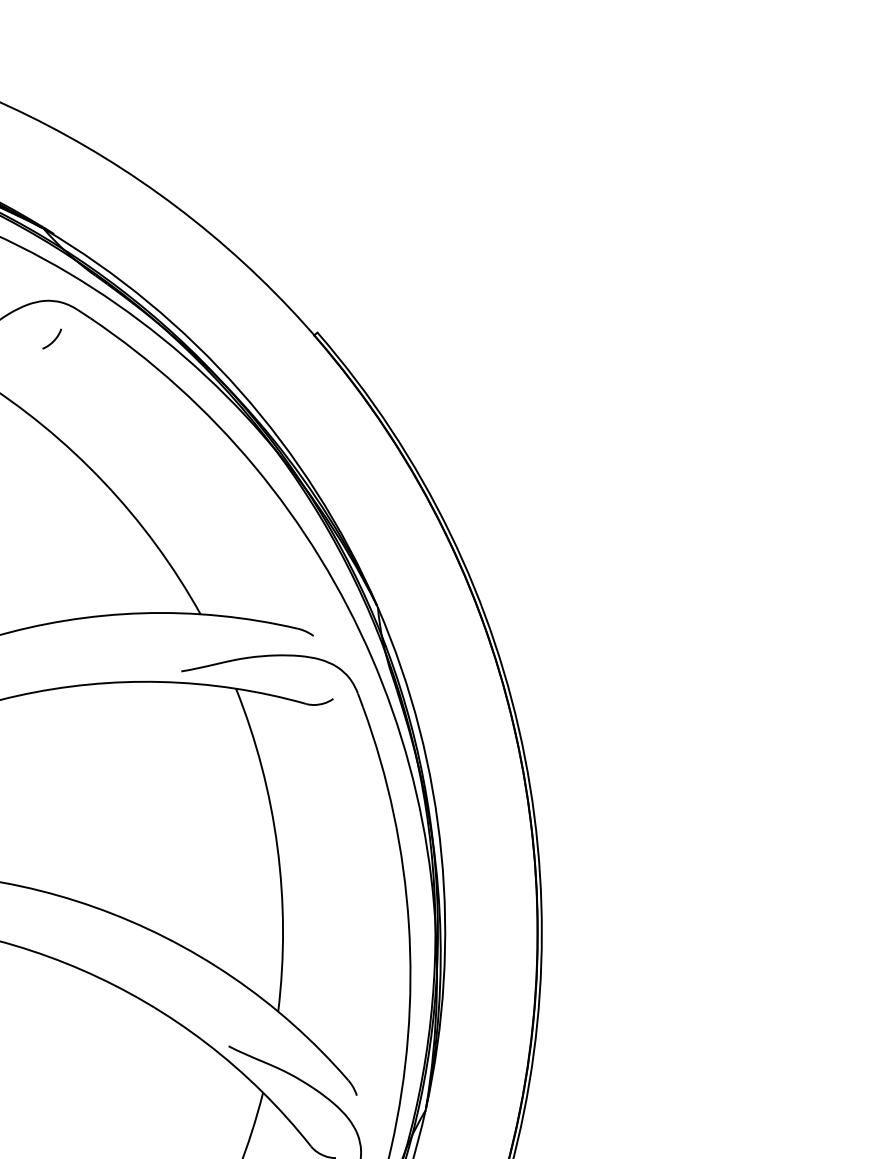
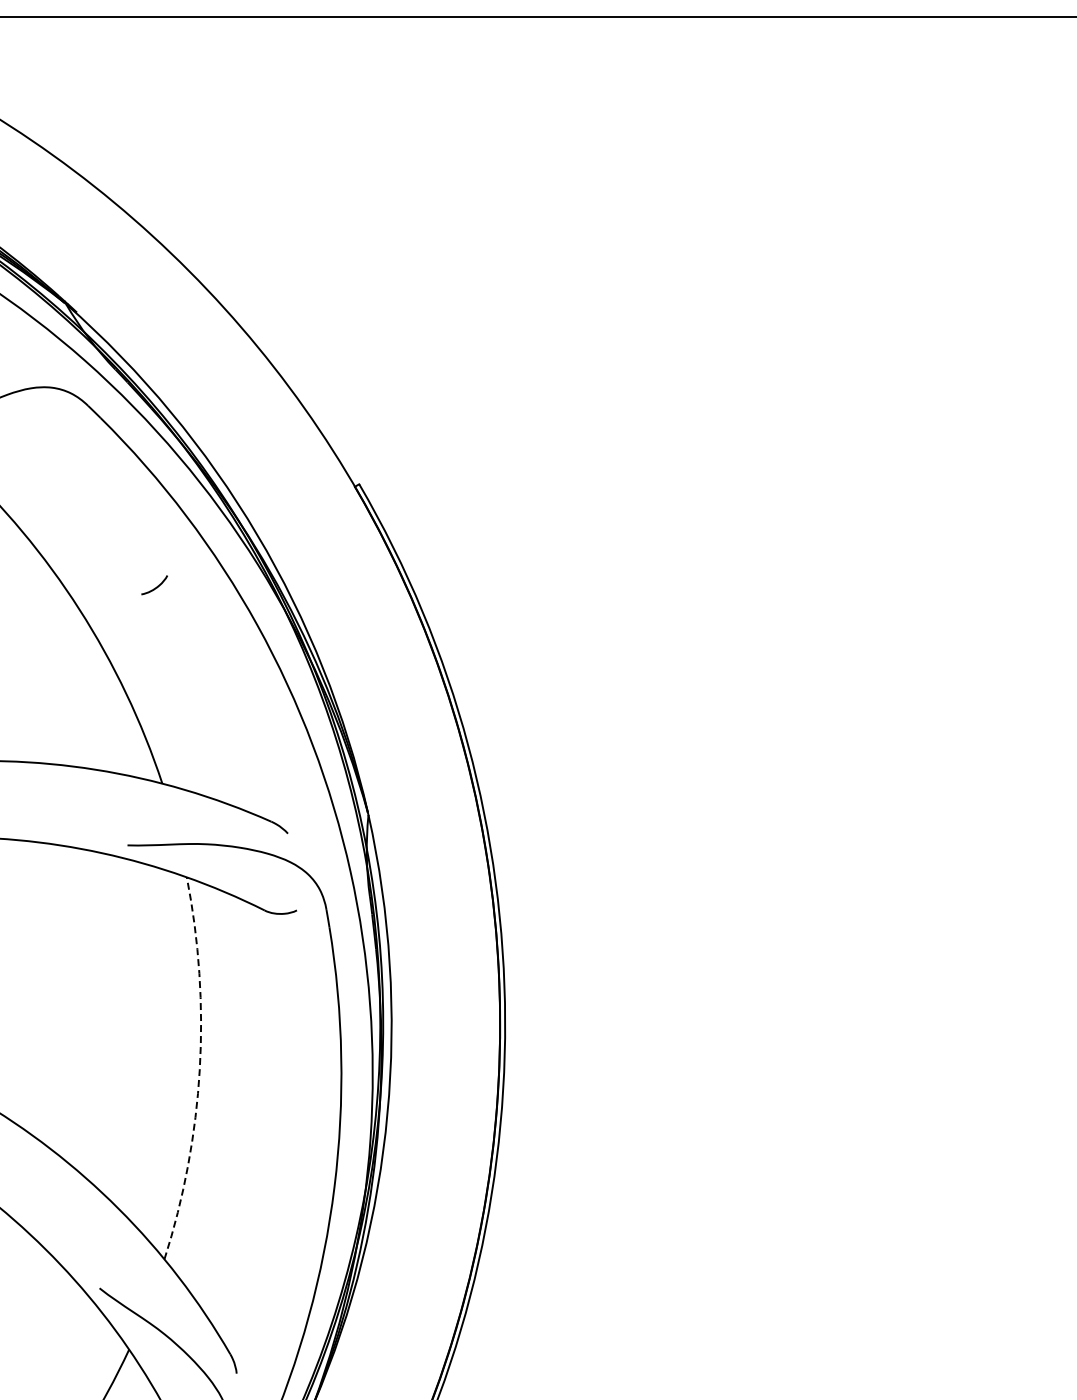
curve: (53, 339) -> (156, 586), moved
arc: (277, 847) -> (199, 1069), solid -> dashed

